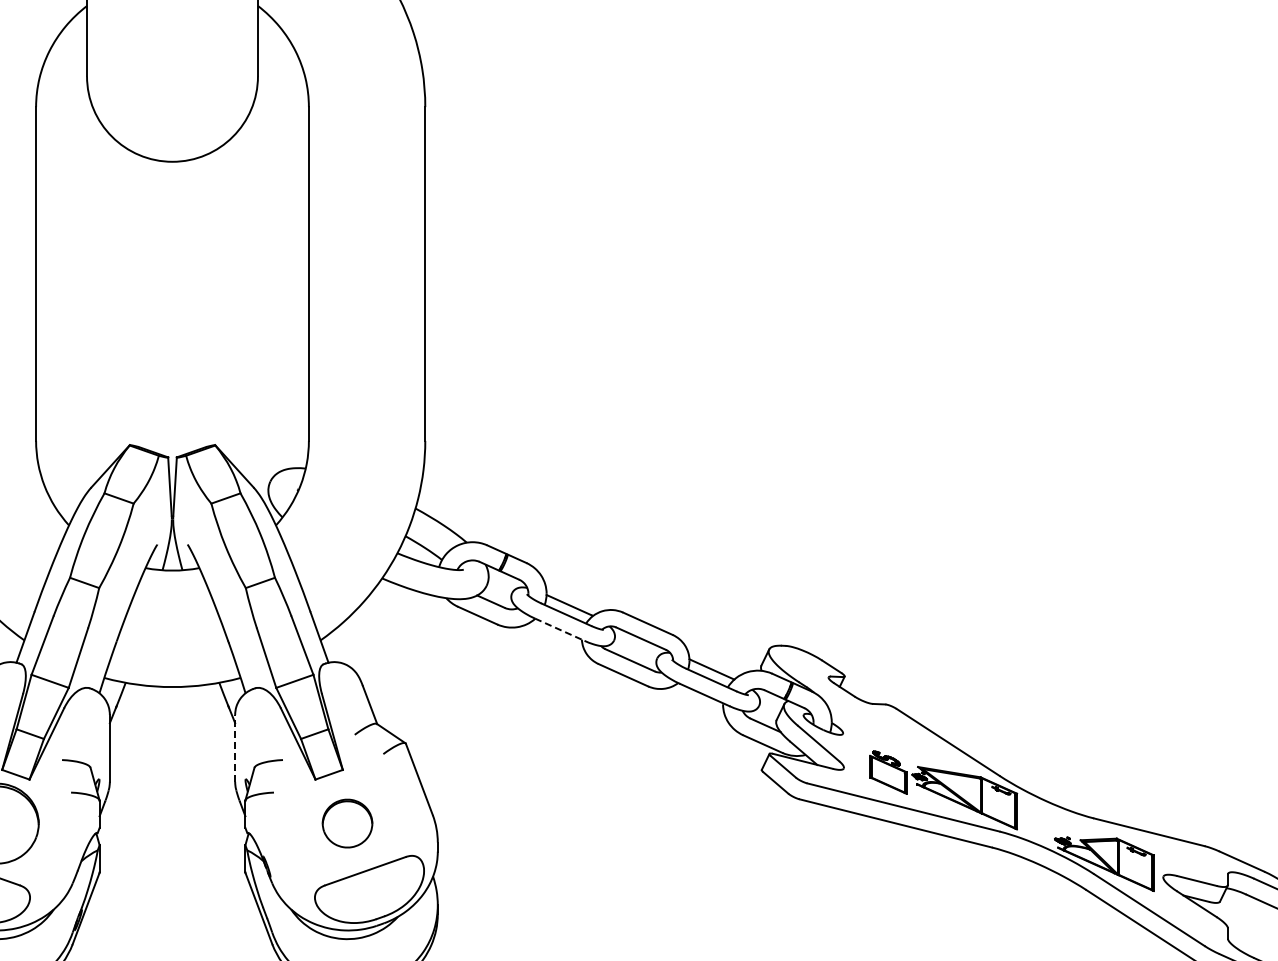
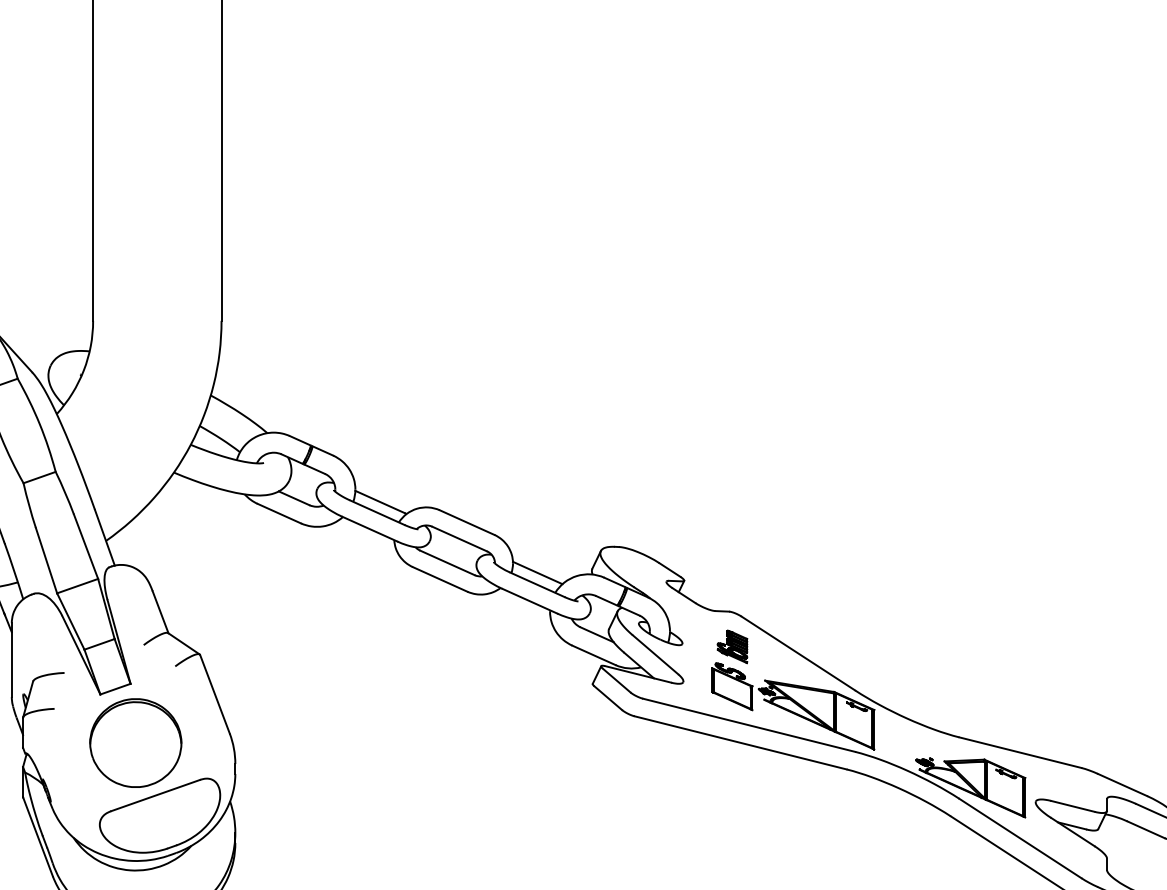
line: (560, 629) -> (370, 528), dashed -> solid
part: (888, 736) -> (732, 646), added
line: (235, 747) -> (12, 659), dashed -> solid
part: (347, 823) -> (135, 742), size x1.67

